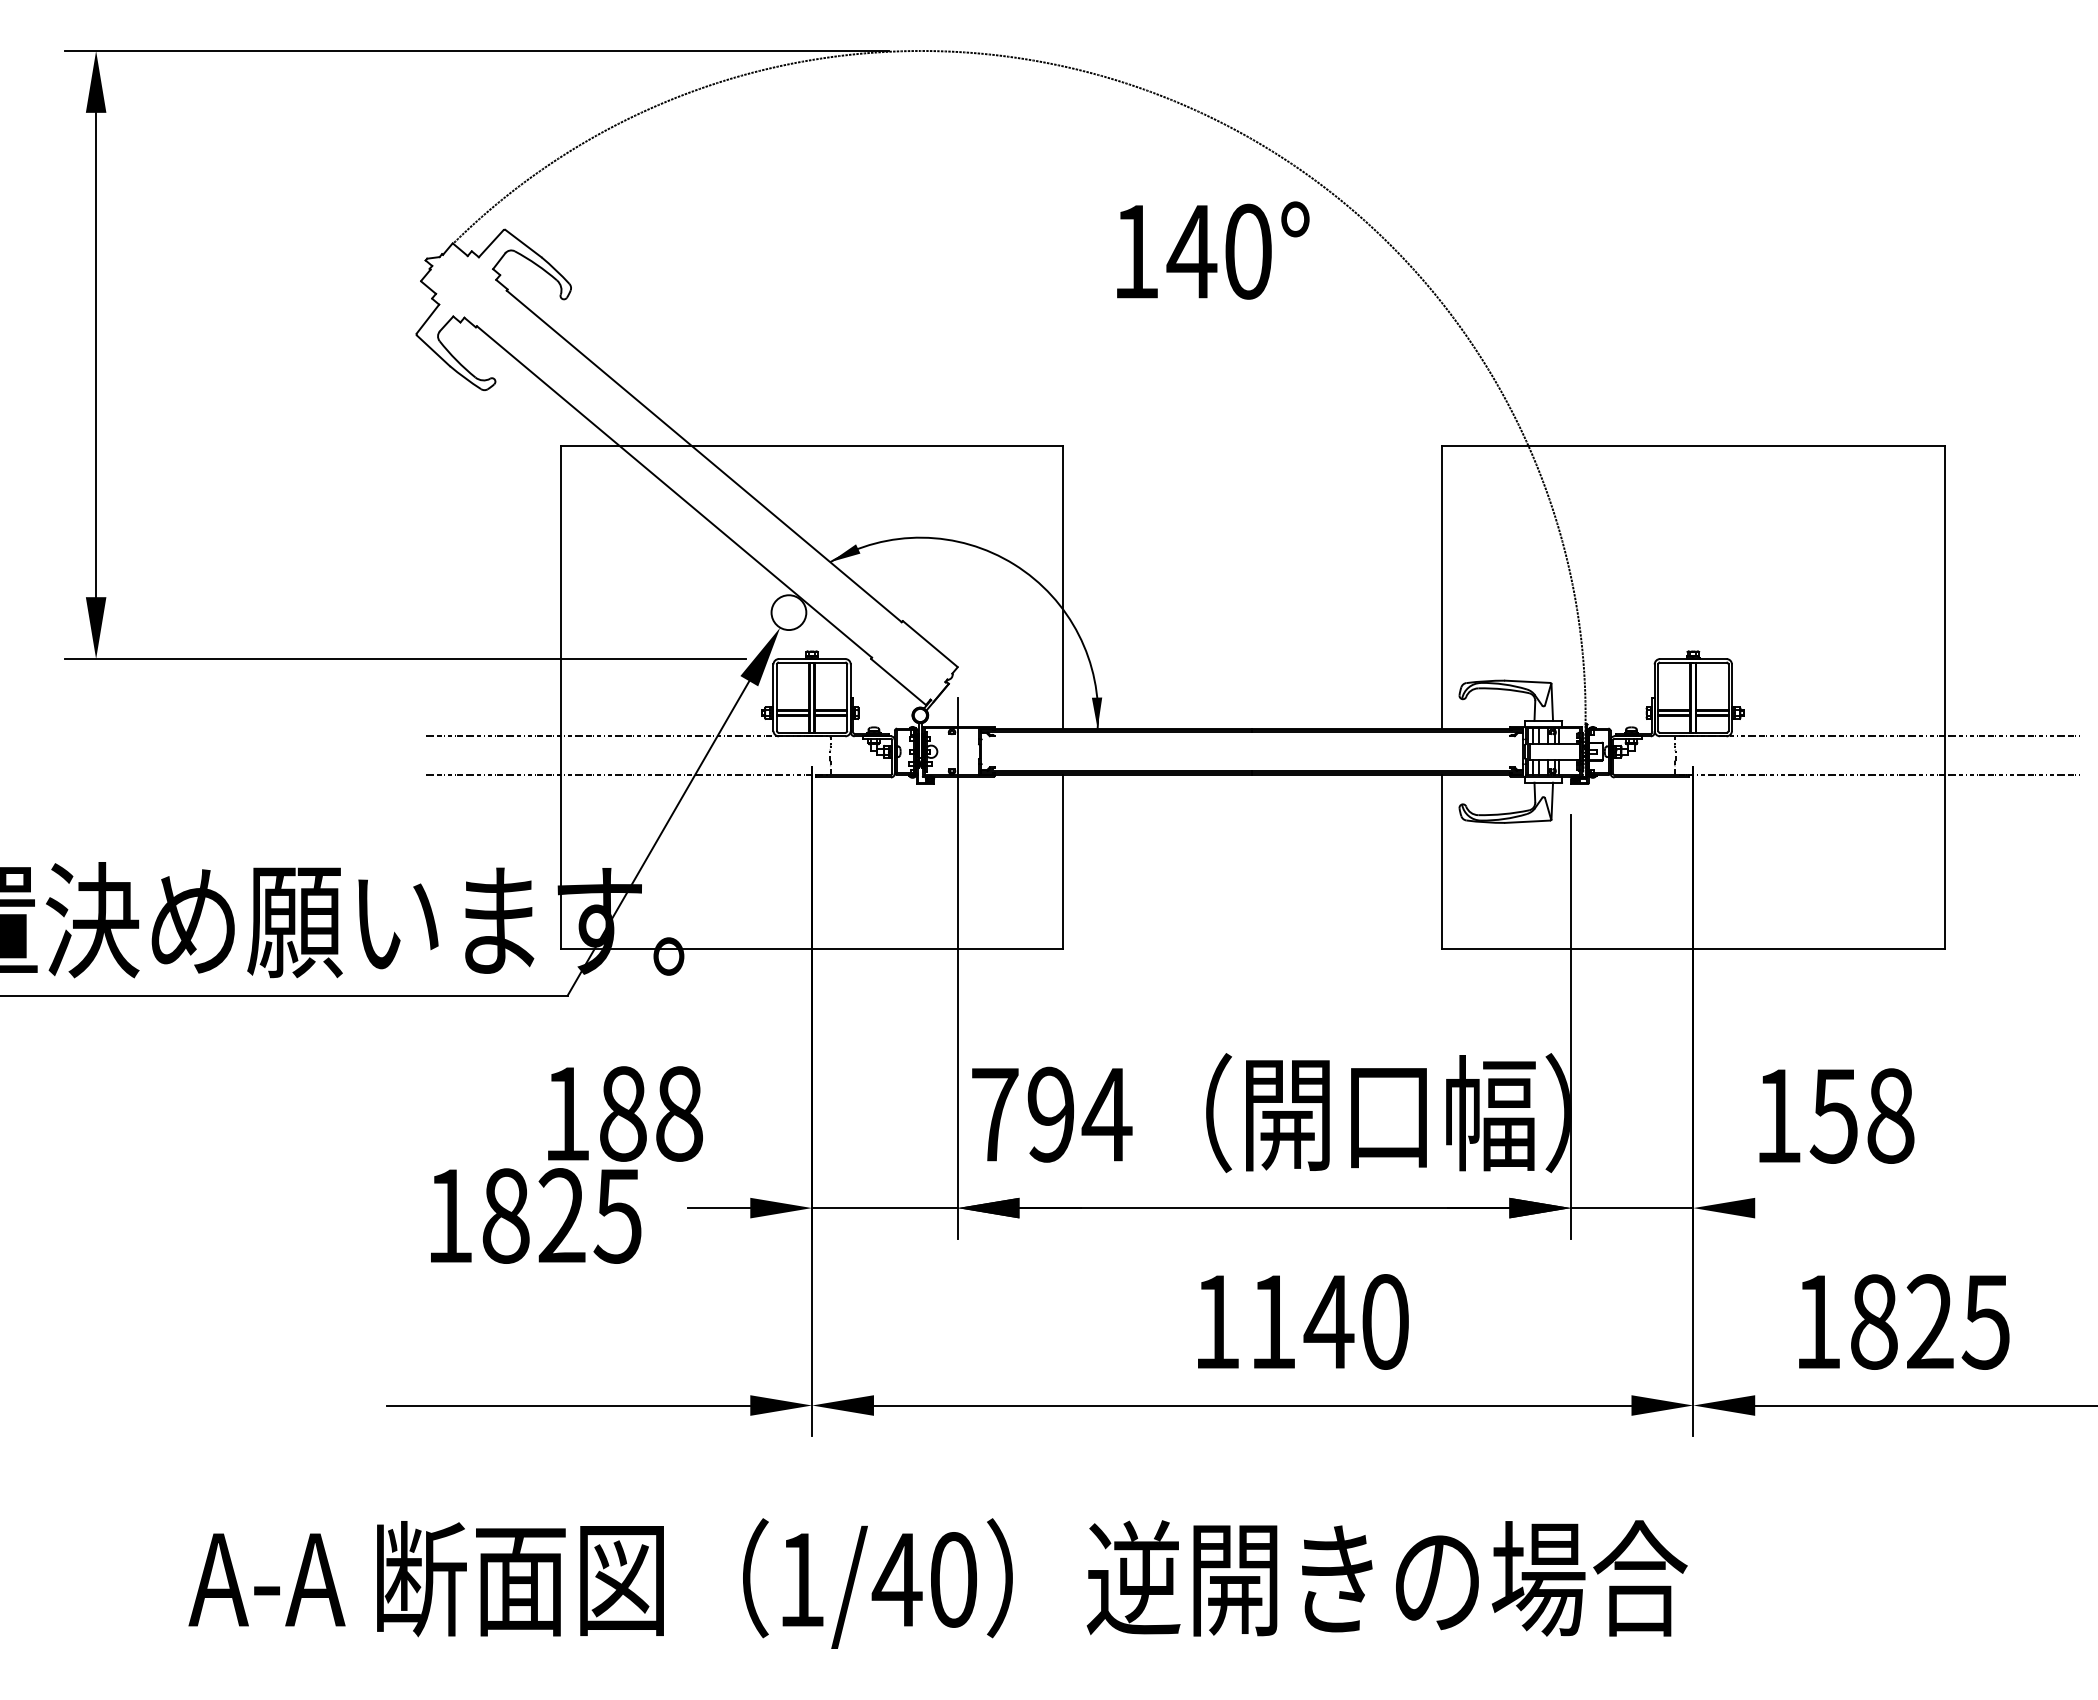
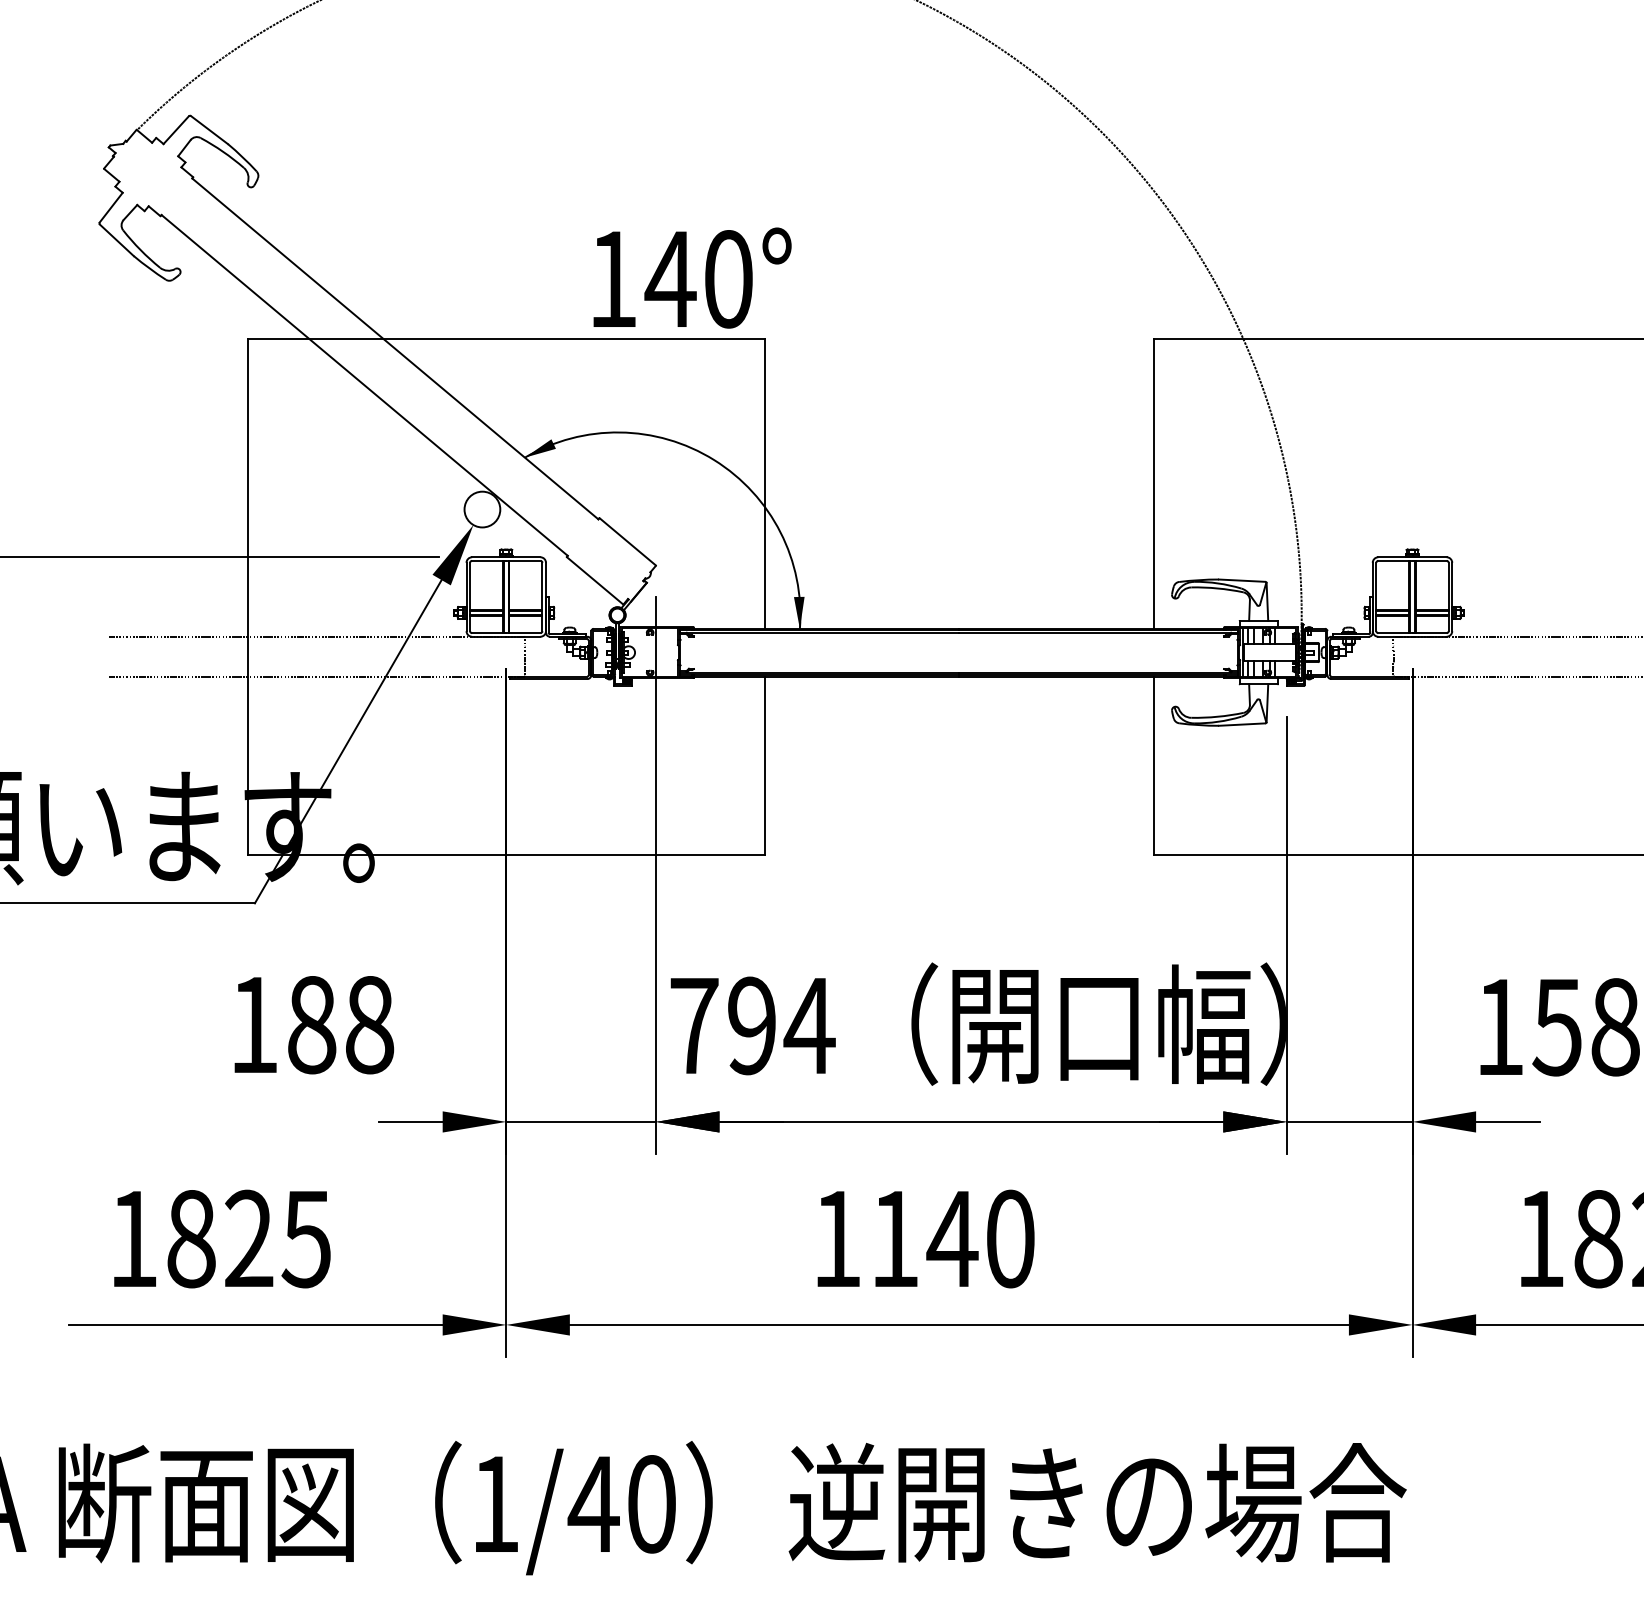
text: (1213, 250) -> (692, 278), moved
line: (1786, 1208) -> (1508, 1122), added
text: (536, 1215) -> (222, 1238), moved
text: (1303, 1321) -> (926, 1238), moved

